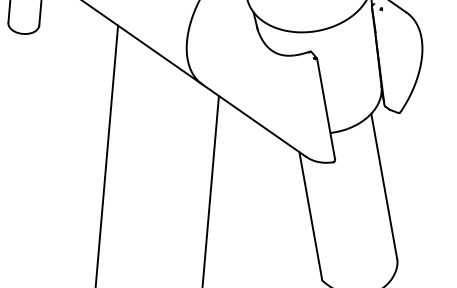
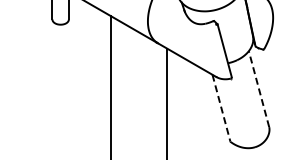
line: (383, 185) -> (258, 88), solid -> dashed
line: (310, 216) -> (221, 108), solid -> dashed

